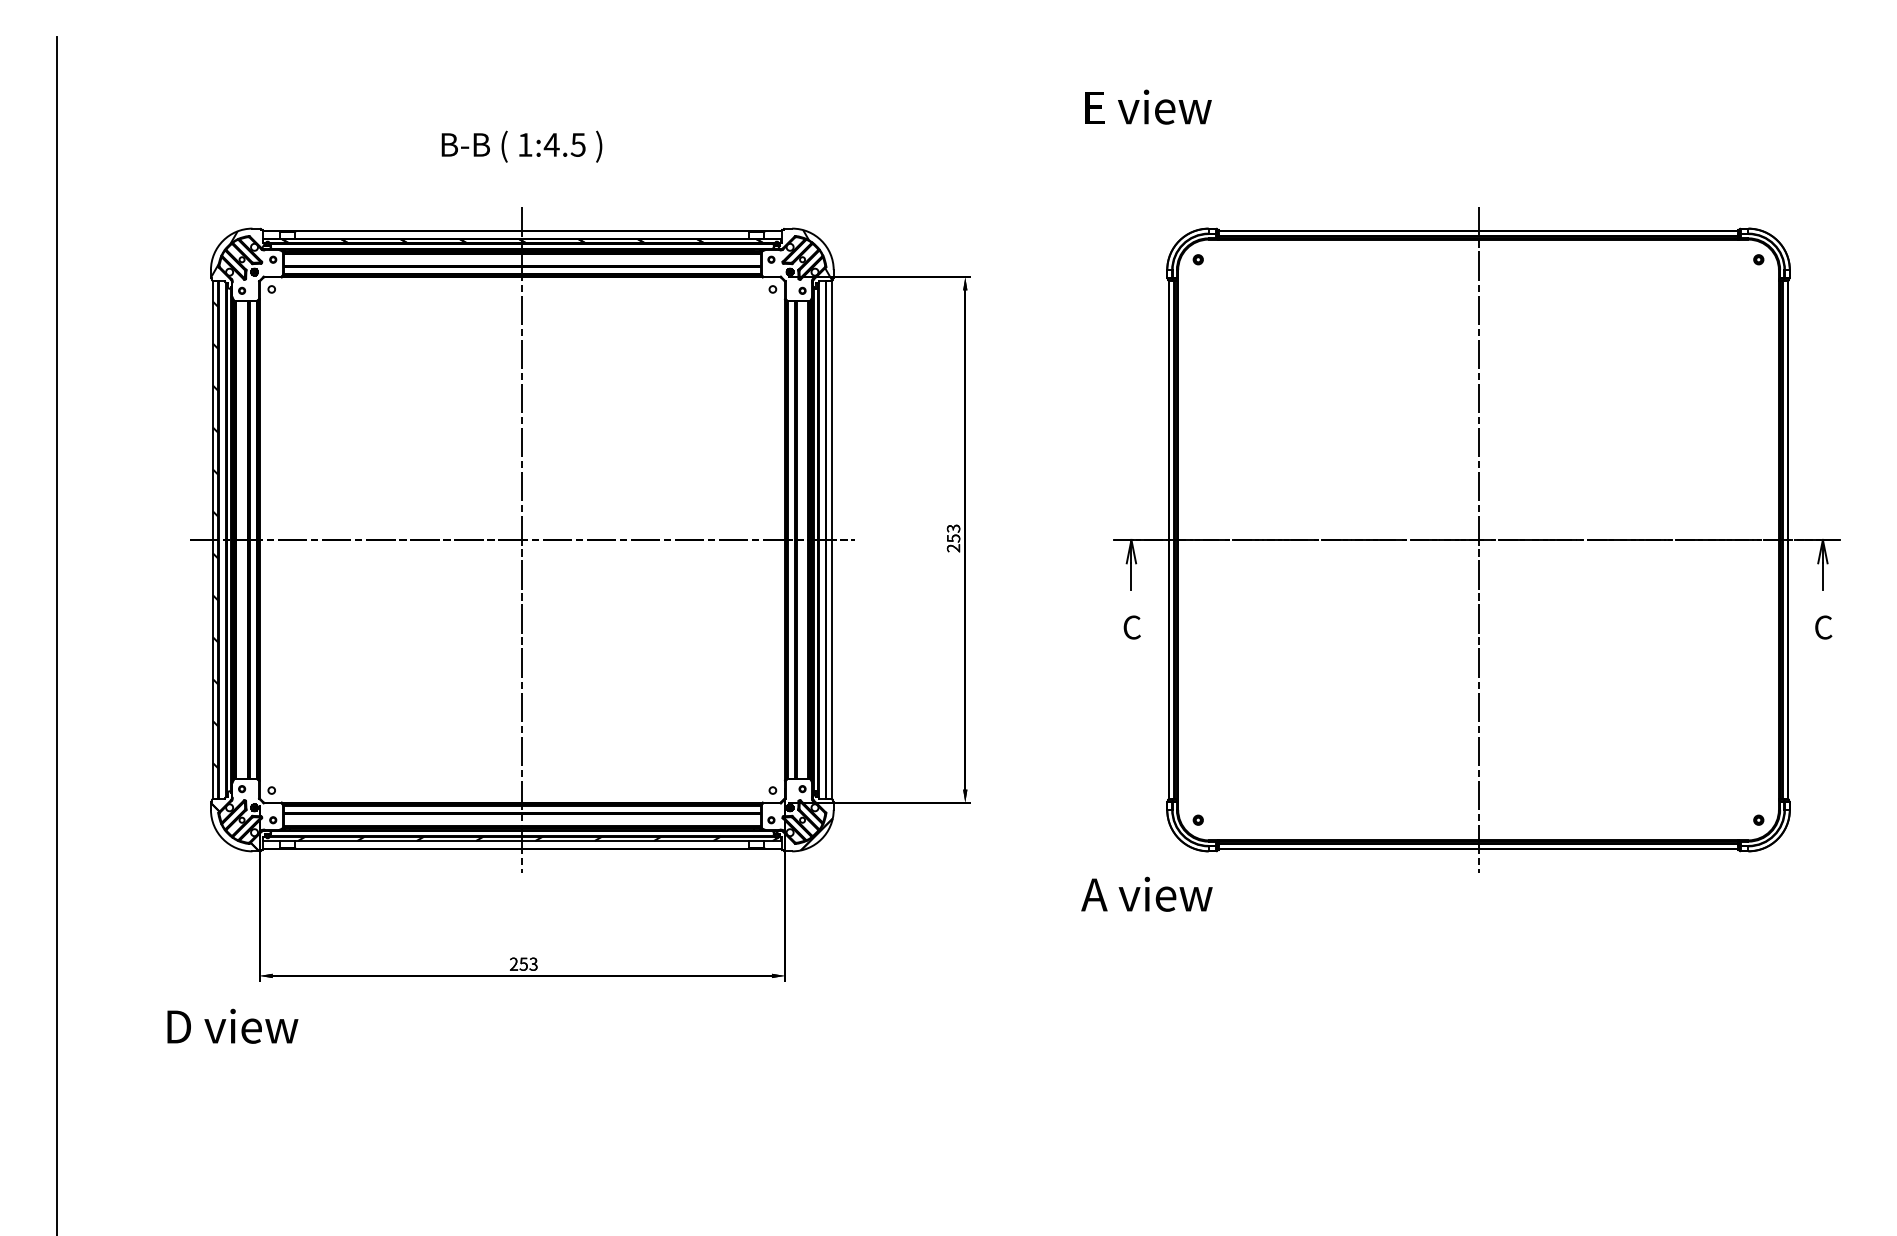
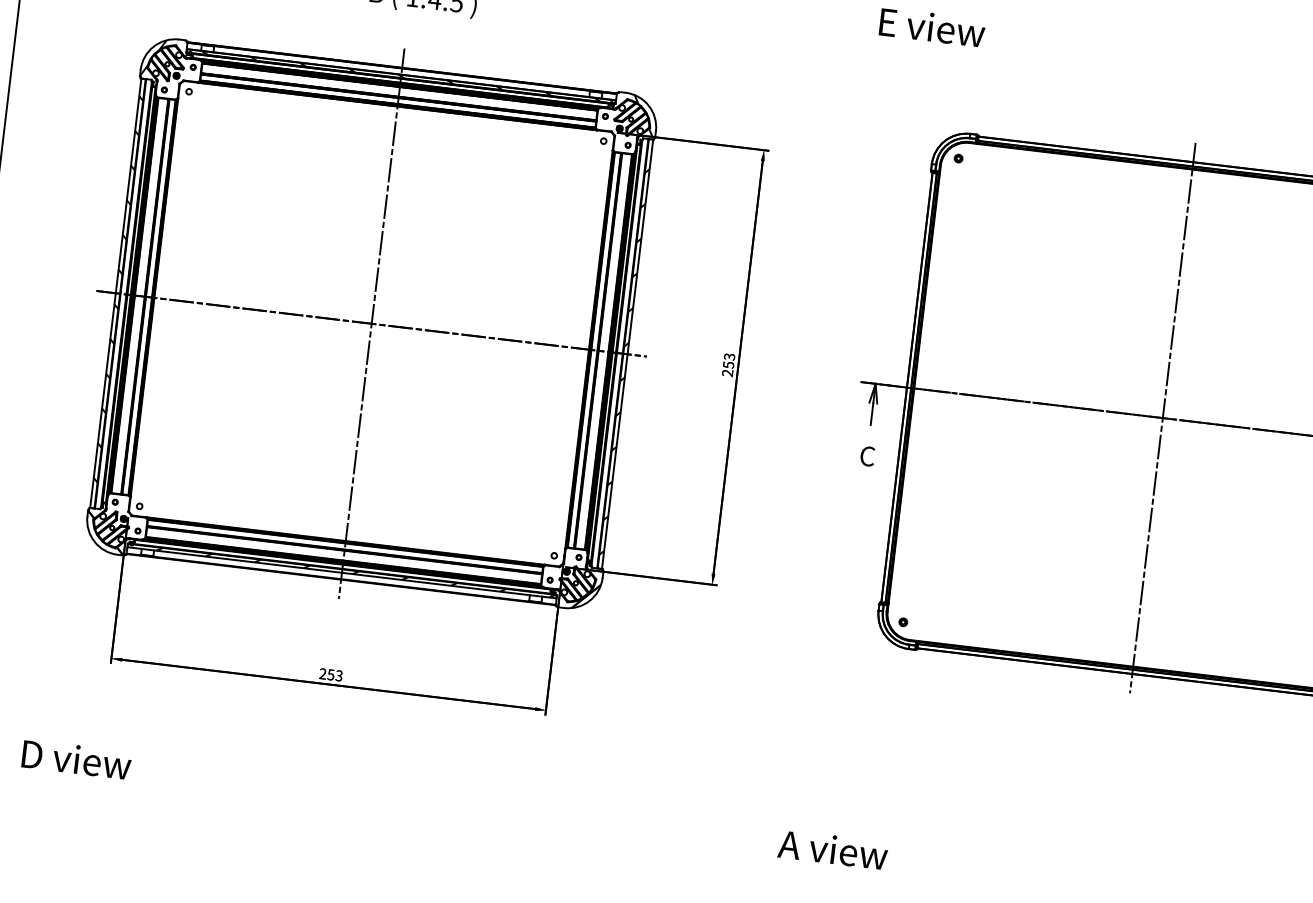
hatch: (828, 549) -> (624, 361), added
text: (1146, 893) -> (832, 849), moved
text: (232, 1025) -> (76, 758), moved

